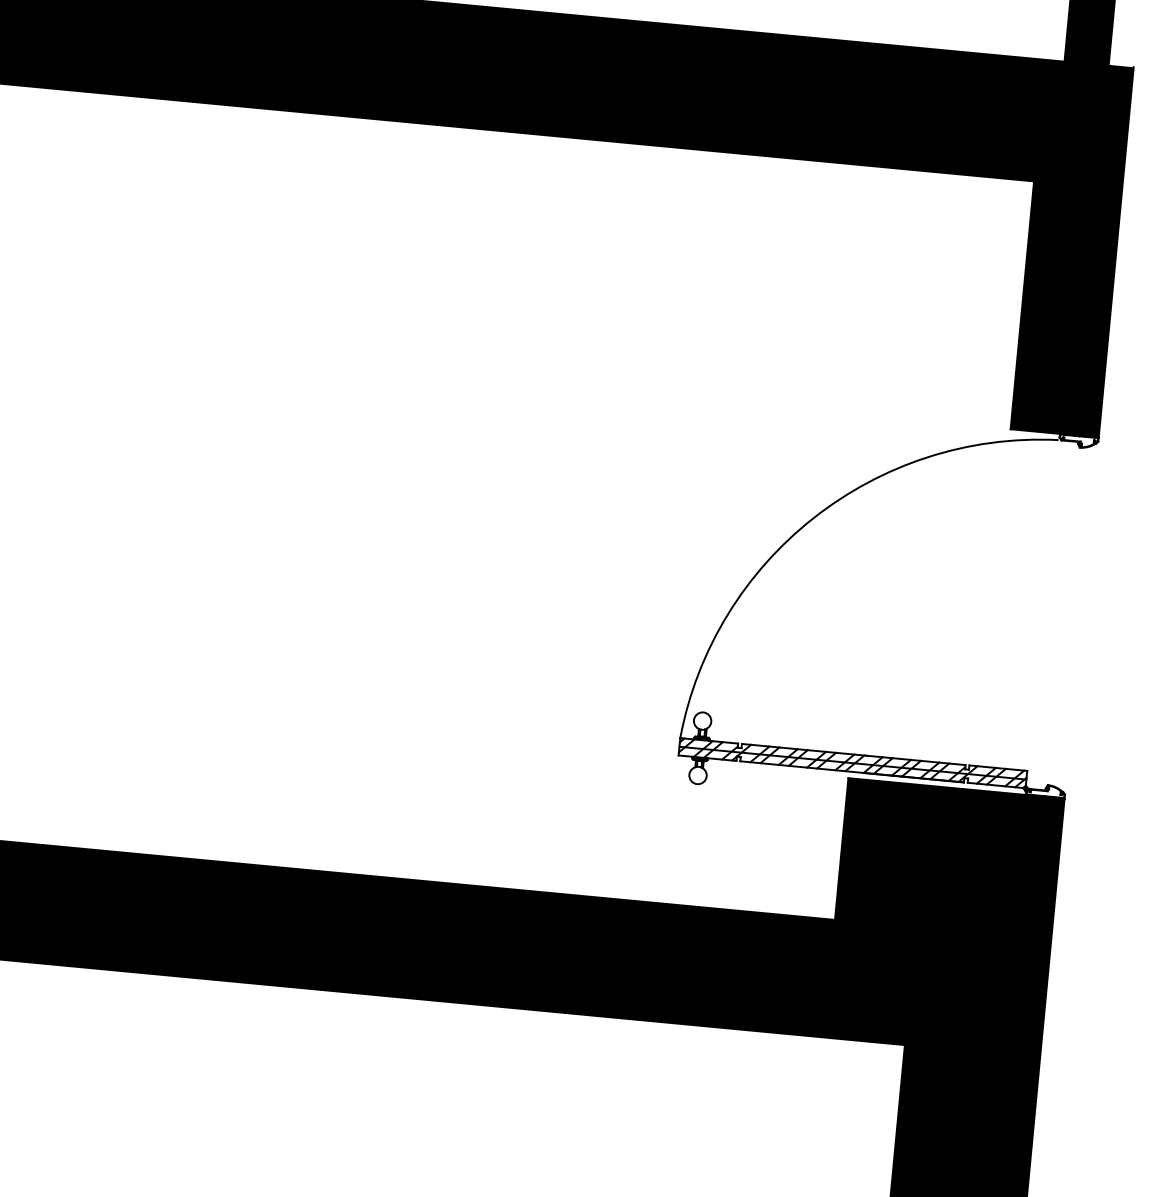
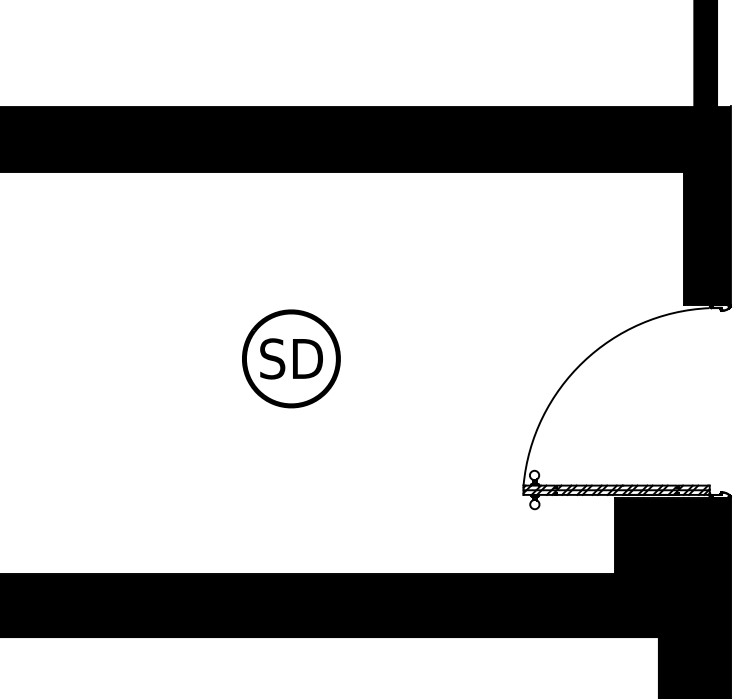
part: (270, 460) -> (291, 358), added

